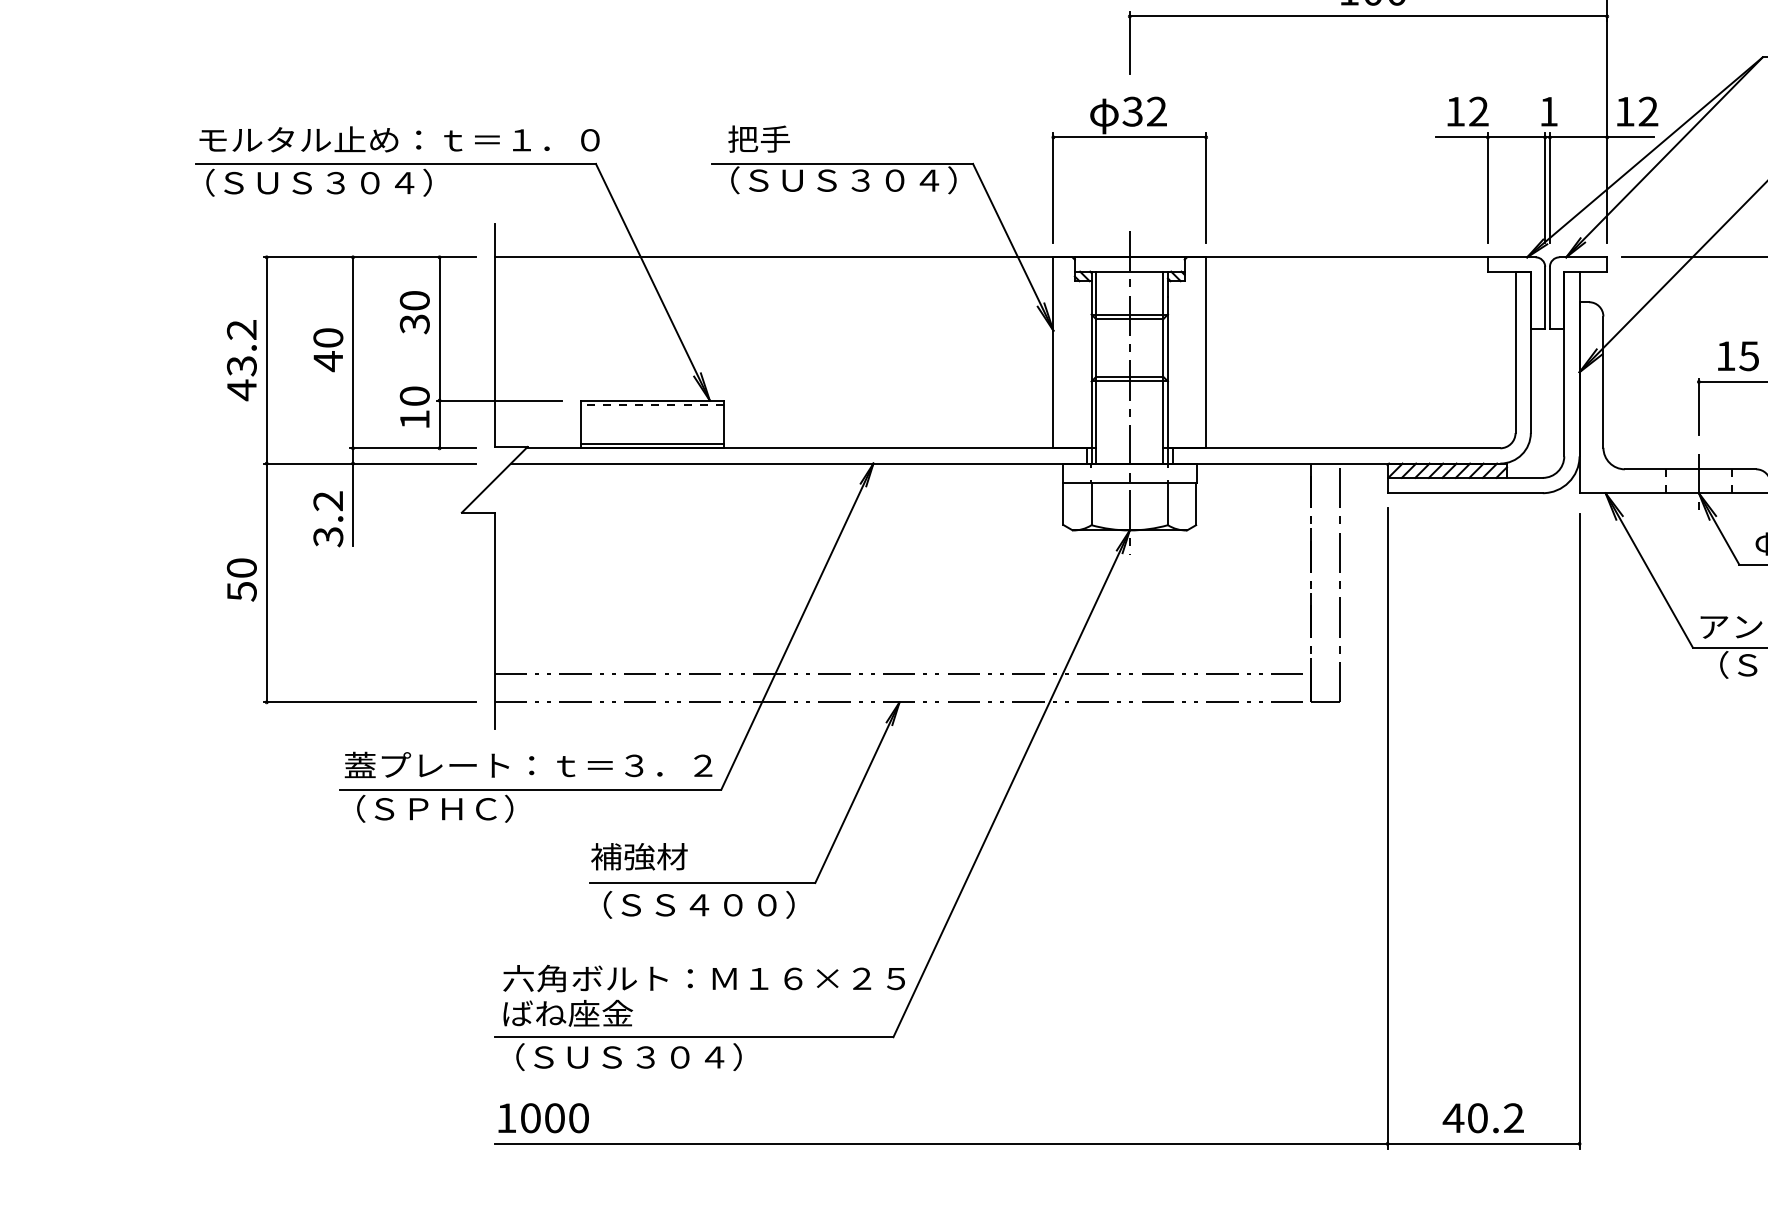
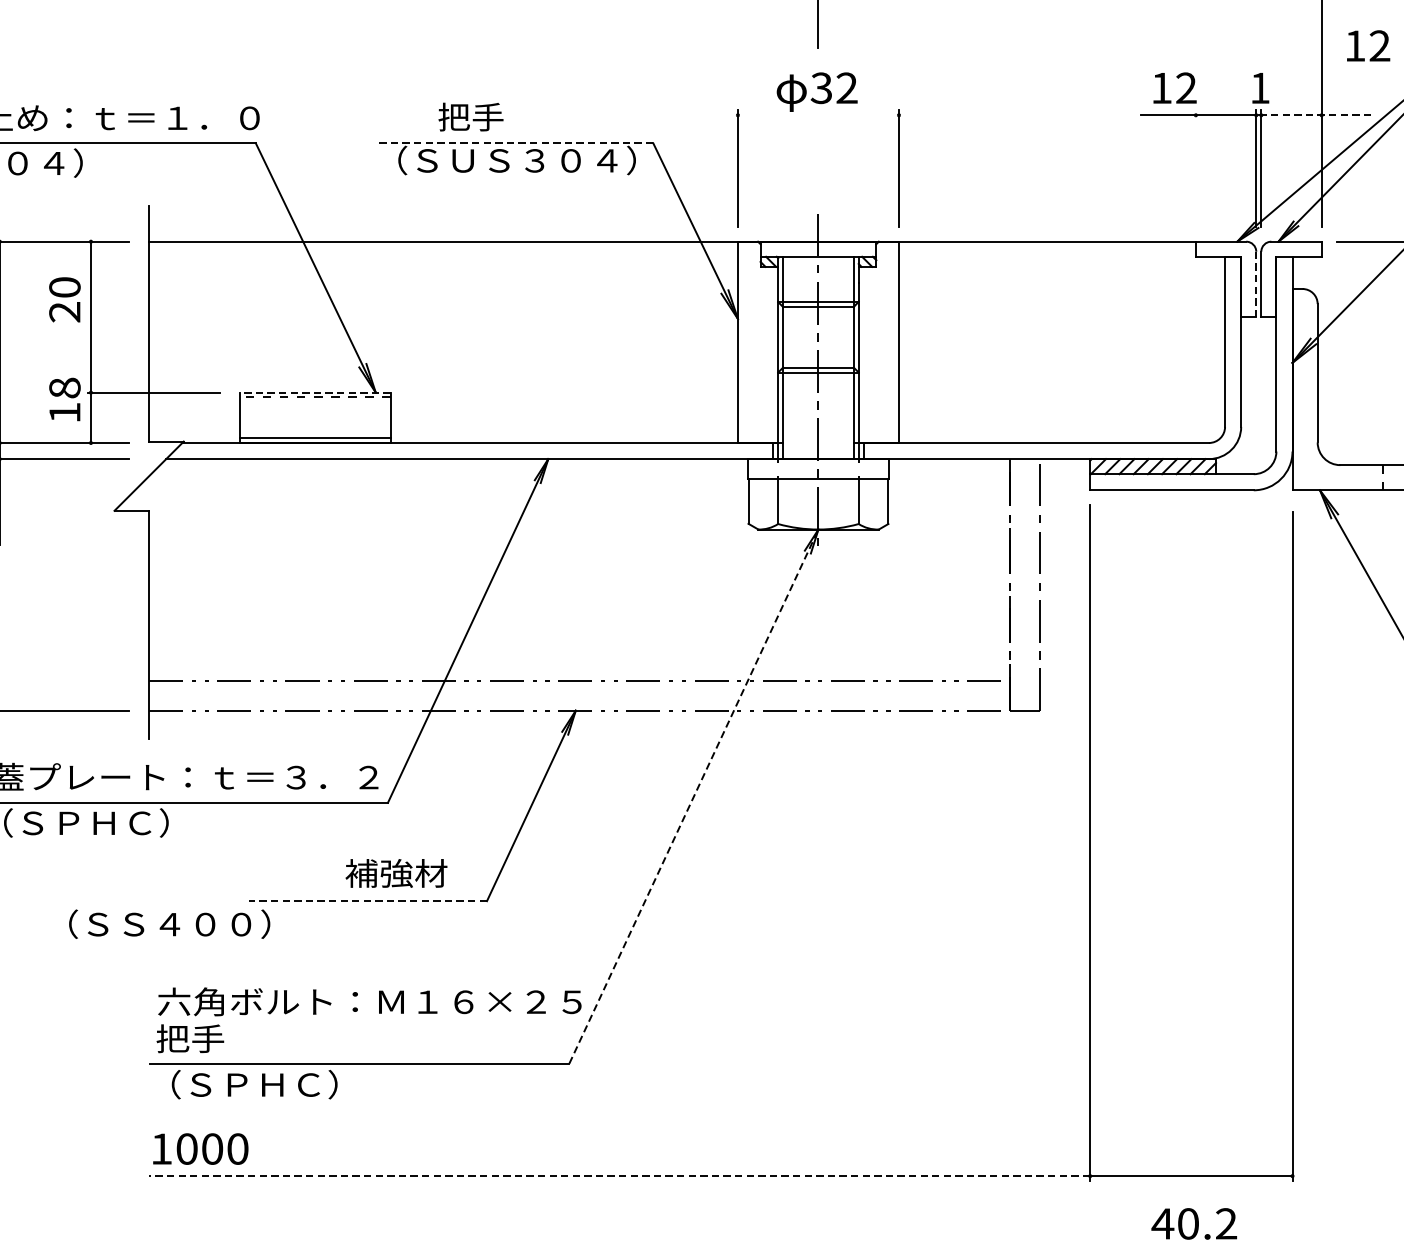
text: (1637, 111) -> (1368, 45), moved
line: (1129, 137) -> (818, 115), removed
line: (1601, 137) -> (1315, 115), solid -> dashed
text: (758, 138) -> (470, 116), moved
line: (842, 163) -> (515, 142), solid -> dashed
line: (1487, 187) -> (1195, 168), removed
line: (1545, 298) -> (1256, 285), solid -> dashed
text: (414, 324) -> (64, 312), 30 -> 20
text: (414, 395) -> (64, 387), 10 -> 18
line: (652, 400) -> (315, 392), solid -> dashed
line: (1011, 783) -> (693, 796), solid -> dashed
text: (639, 856) -> (396, 873), moved
line: (702, 883) -> (368, 901), solid -> dashed
text: (698, 904) -> (168, 923), moved
text: (567, 1013) -> (225, 1038), ばね座金 -> 把手
text: (654, 1057) -> (317, 1085), （ＳＵＳ３０４） -> （ＳＰＨＣ）
text: (1482, 1118) -> (1193, 1224), moved
line: (940, 1143) -> (618, 1175), solid -> dashed

